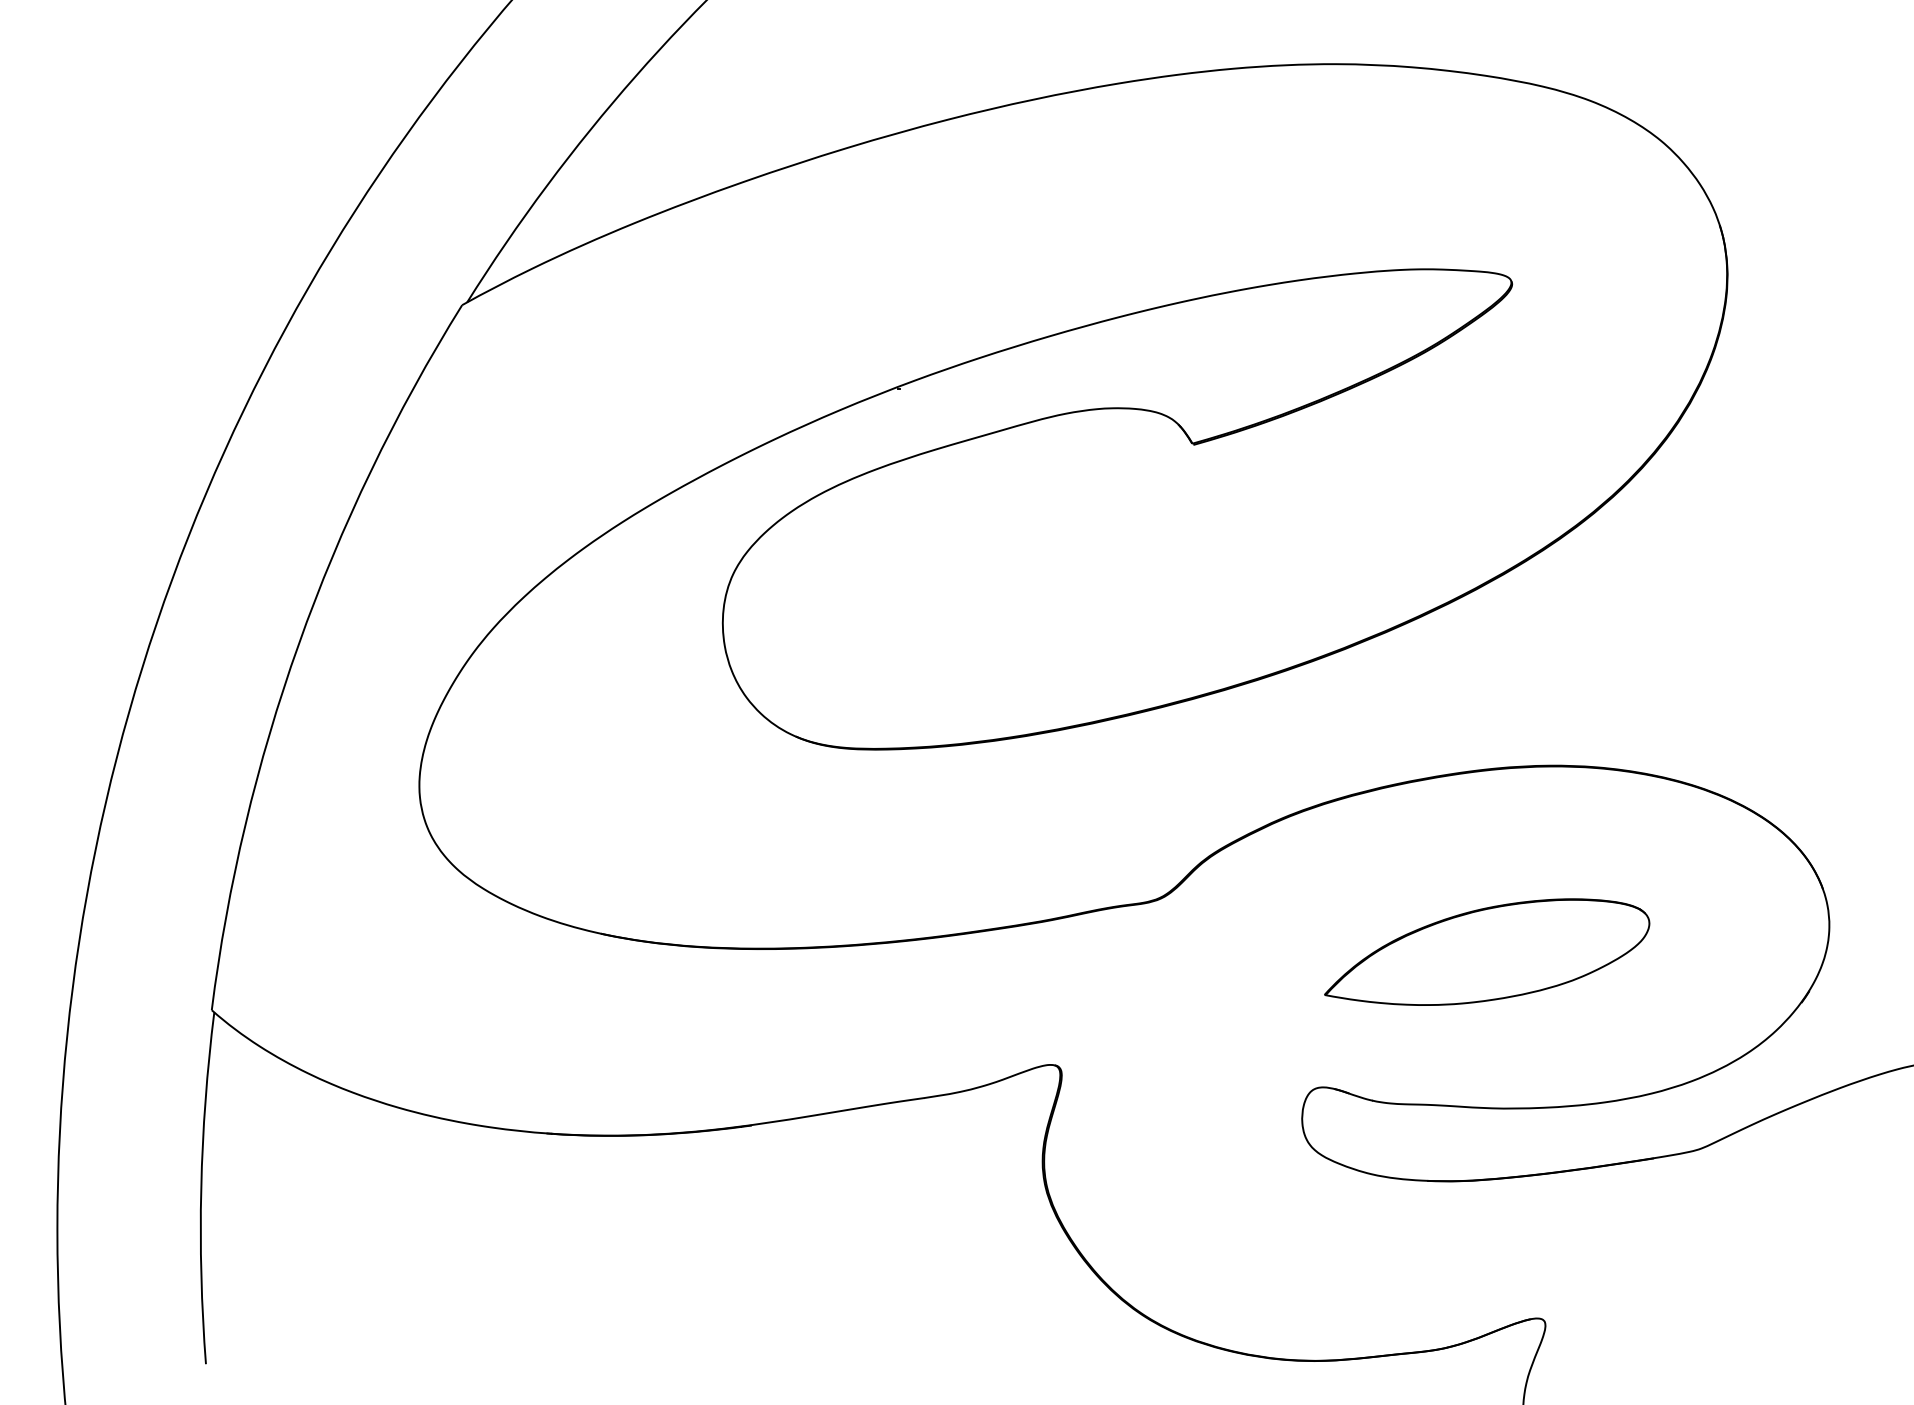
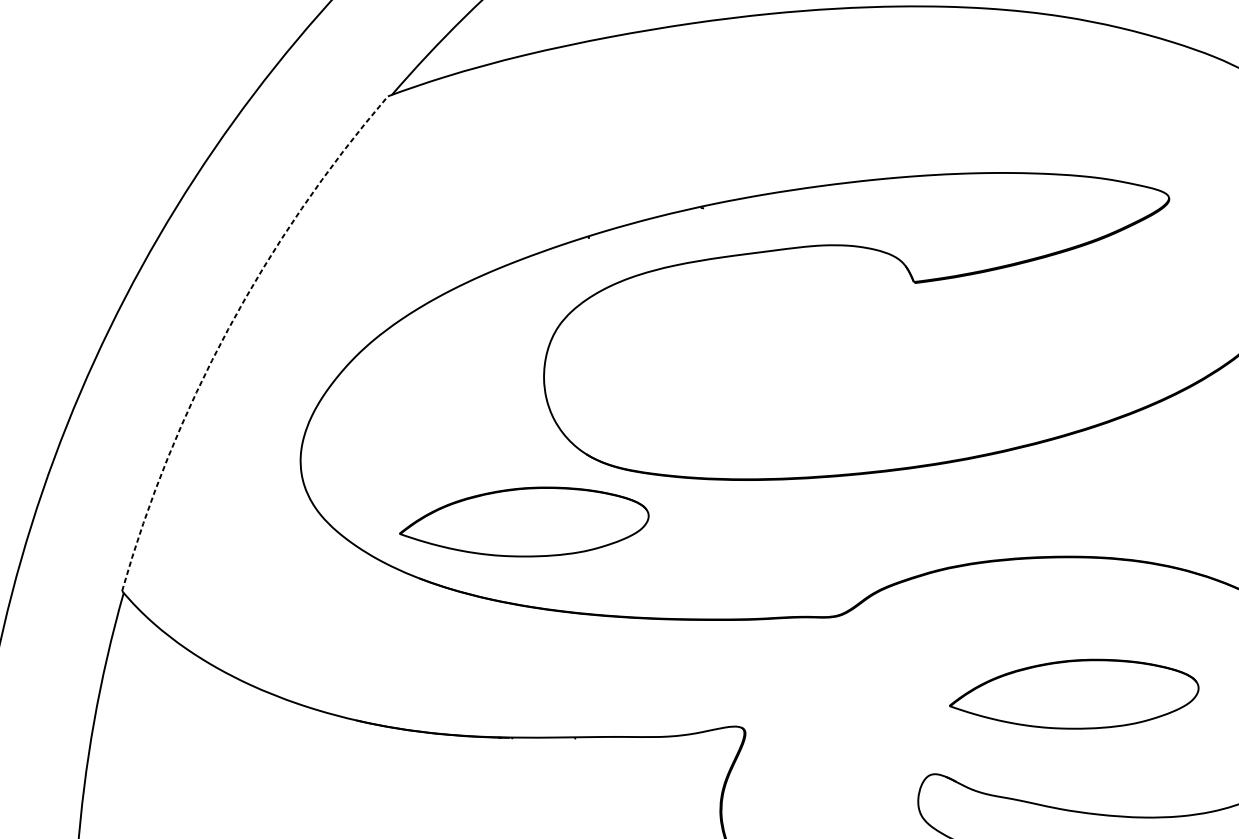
arc: (298, 644) -> (227, 329), solid -> dashed
part: (728, 835) -> (525, 520), added

